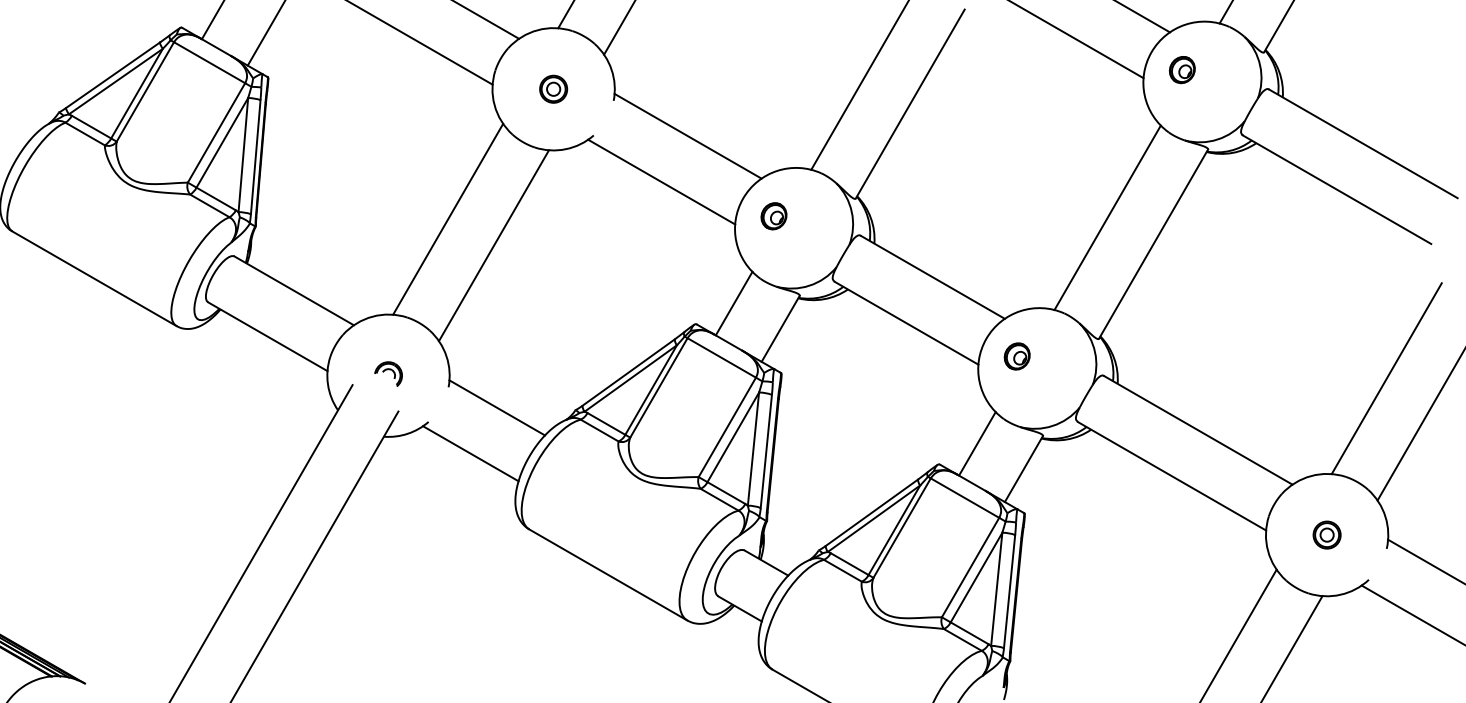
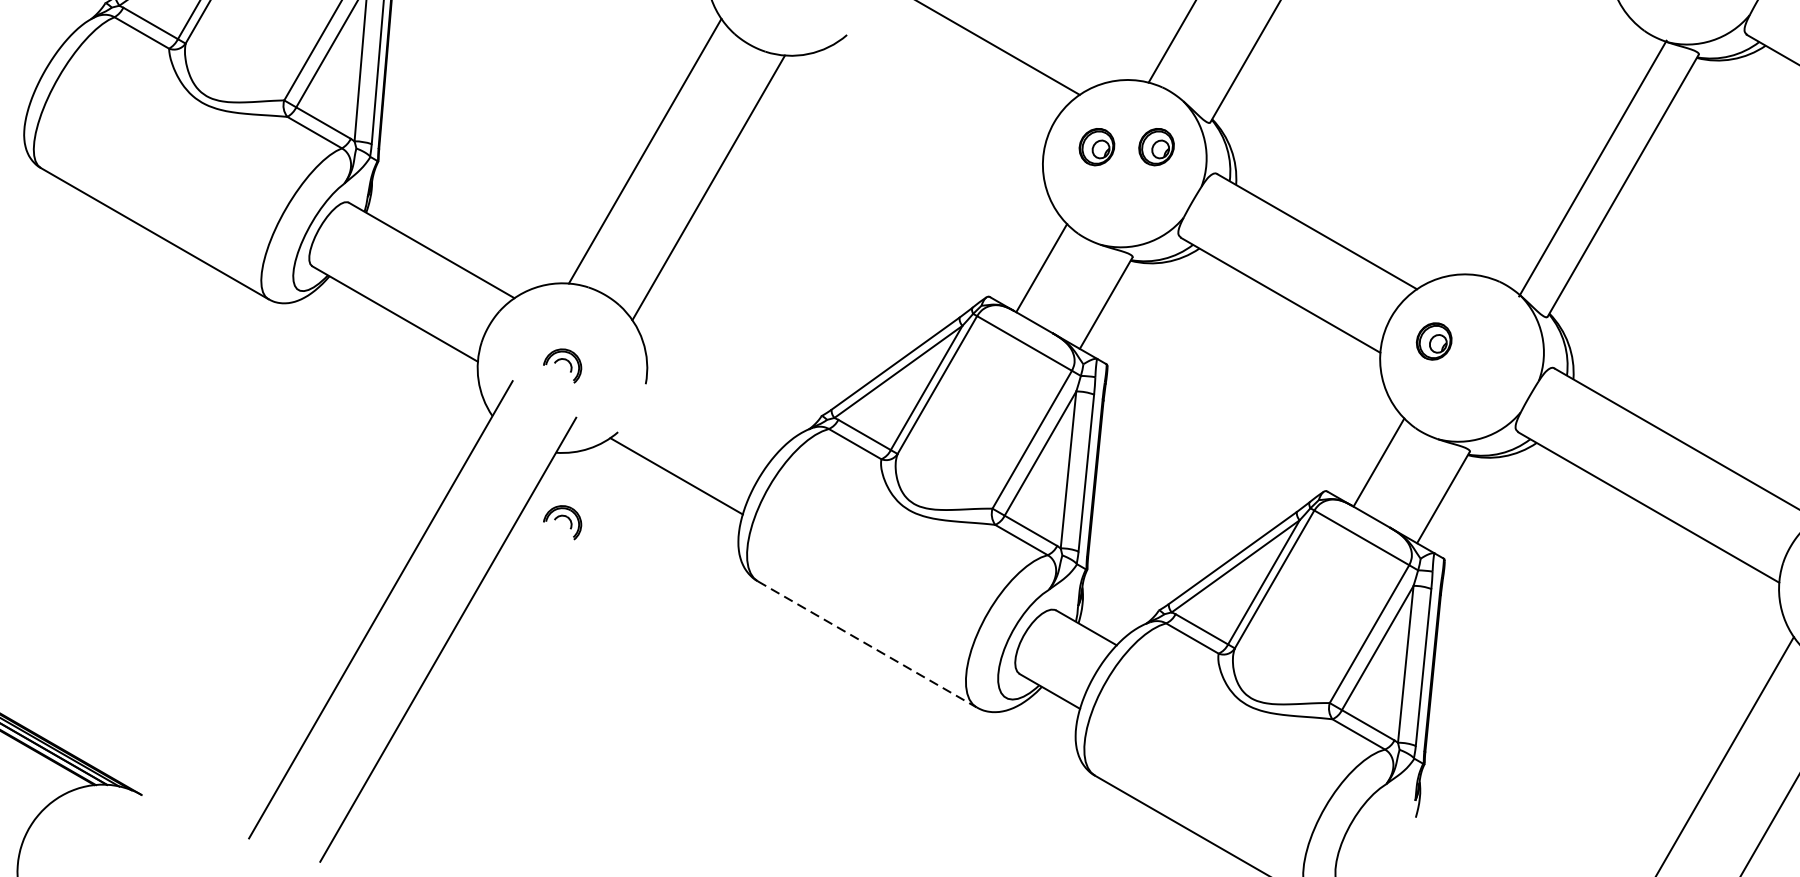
line: (661, 181) -> (940, 98), removed
part: (816, 216) -> (1155, 147), added
line: (1107, 217) -> (1592, 168), moved
line: (497, 407) -> (713, 412), removed
part: (388, 486) -> (562, 521), added
line: (608, 575) -> (867, 645), solid -> dashed

